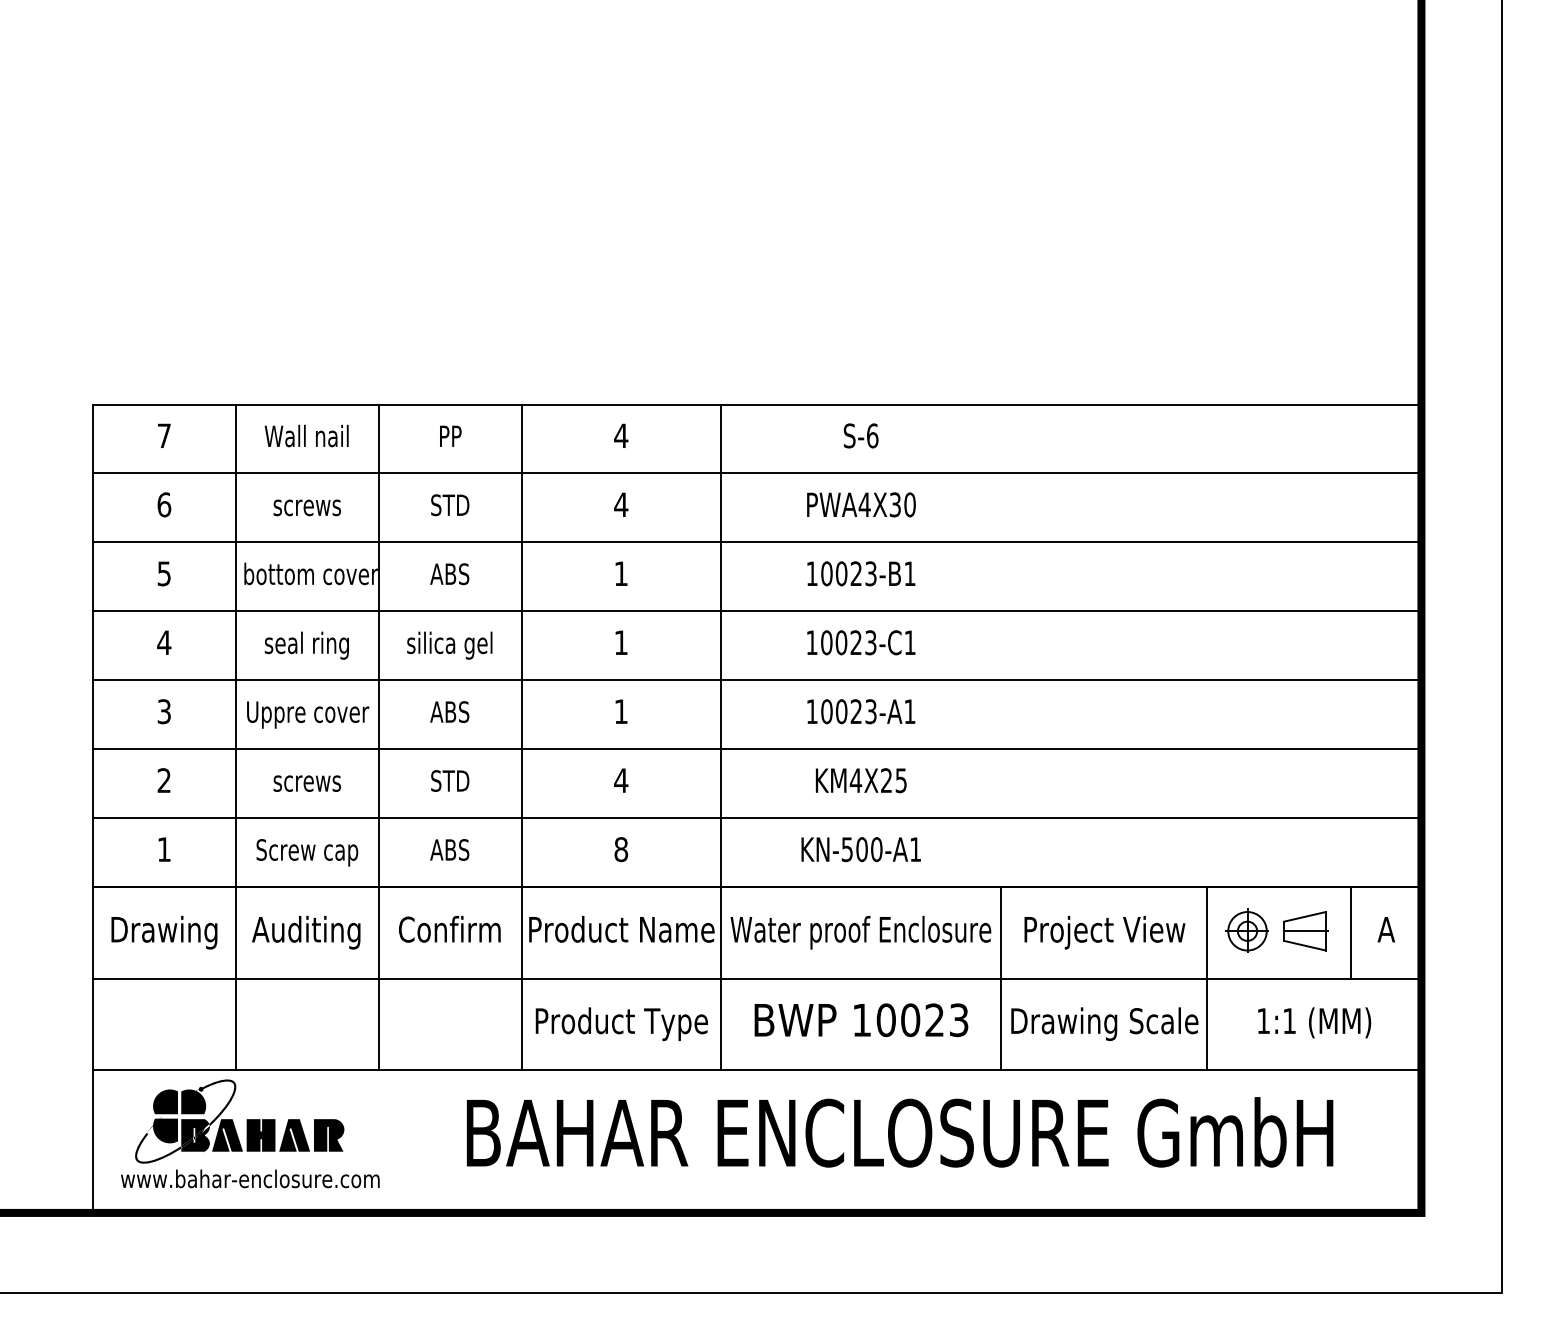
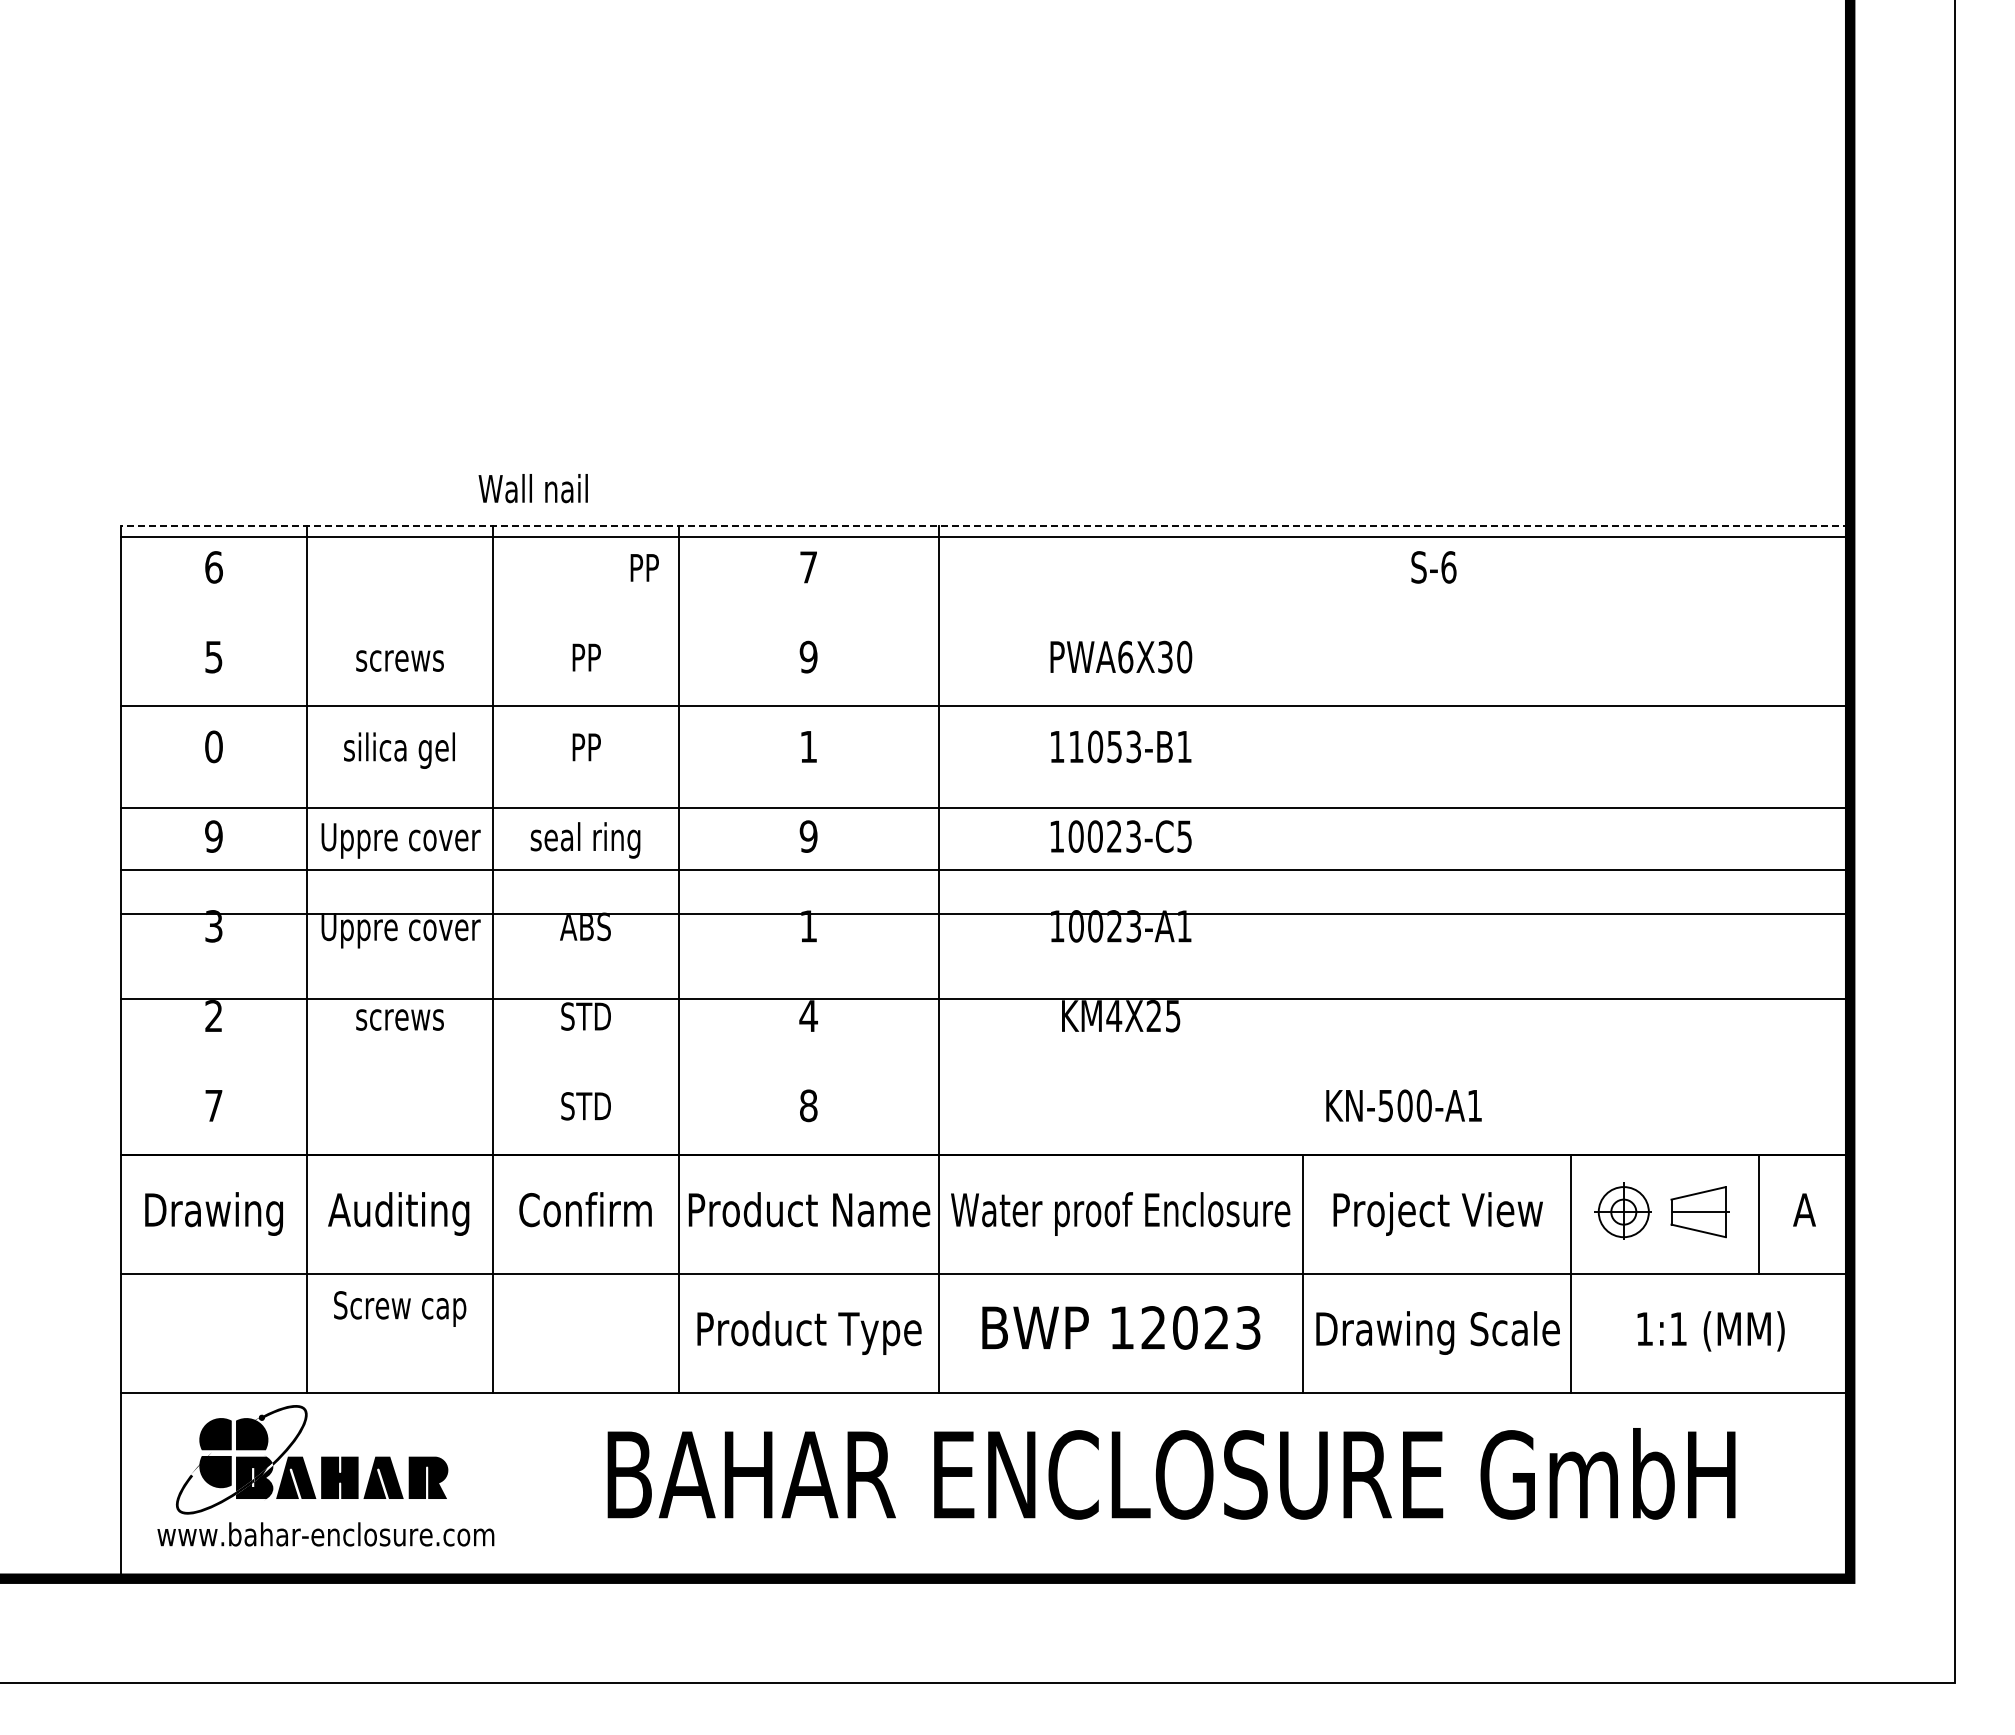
line: (757, 404) -> (985, 526), solid -> dashed
text: (163, 436) -> (213, 567), 7 -> 6
text: (306, 436) -> (532, 488), moved
text: (450, 436) -> (644, 567), moved
text: (621, 436) -> (808, 567), 4 -> 7
text: (860, 436) -> (1433, 567), moved
line: (757, 473) -> (985, 537), moved
text: (163, 504) -> (213, 656), 6 -> 5
text: (621, 504) -> (808, 656), 4 -> 9
text: (864, 504) -> (1125, 656), PWA4X30 -> PWA6X30
text: (449, 505) -> (585, 657), STD -> PP
text: (163, 573) -> (213, 746), 5 -> 0
text: (840, 573) -> (1094, 746), 10023-B1 -> 11053-B1
text: (449, 574) -> (585, 747), ABS -> PP
text: (310, 576) -> (404, 750), bottom cover -> silica gel
line: (757, 611) -> (985, 869), moved
text: (163, 642) -> (213, 836), 4 -> 9
text: (621, 642) -> (808, 836), 1 -> 9
text: (909, 642) -> (1184, 836), 10023-C1 -> 10023-C5
text: (307, 645) -> (400, 840), seal ring -> Uppre cover
text: (449, 645) -> (585, 840), silica gel -> seal ring
line: (757, 680) -> (985, 808), moved
line: (757, 749) -> (985, 914), moved
line: (757, 817) -> (985, 998), moved
text: (163, 849) -> (213, 1105), 1 -> 7
text: (860, 849) -> (1403, 1105), moved
text: (449, 850) -> (585, 1106), ABS -> STD
text: (307, 852) -> (400, 1308), moved
text: (886, 1019) -> (1153, 1327), 10023 -> 12023

